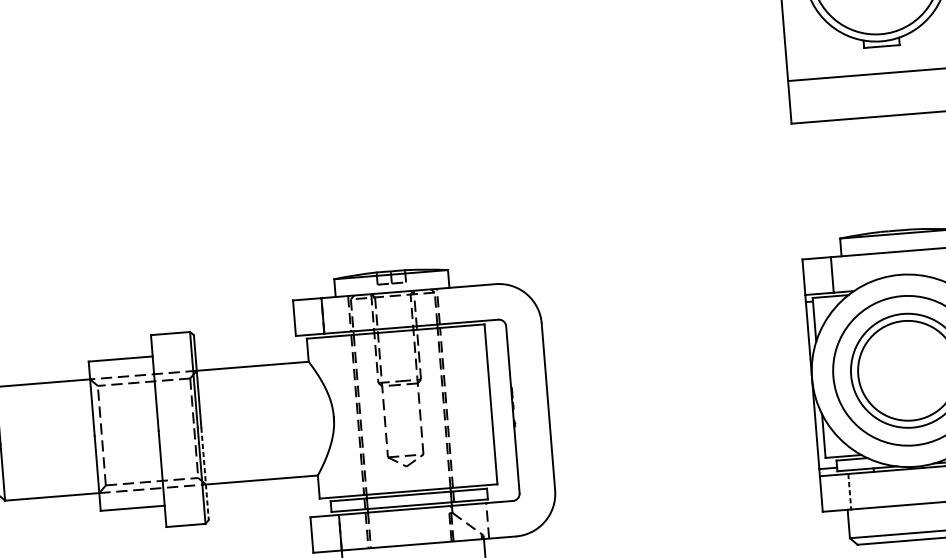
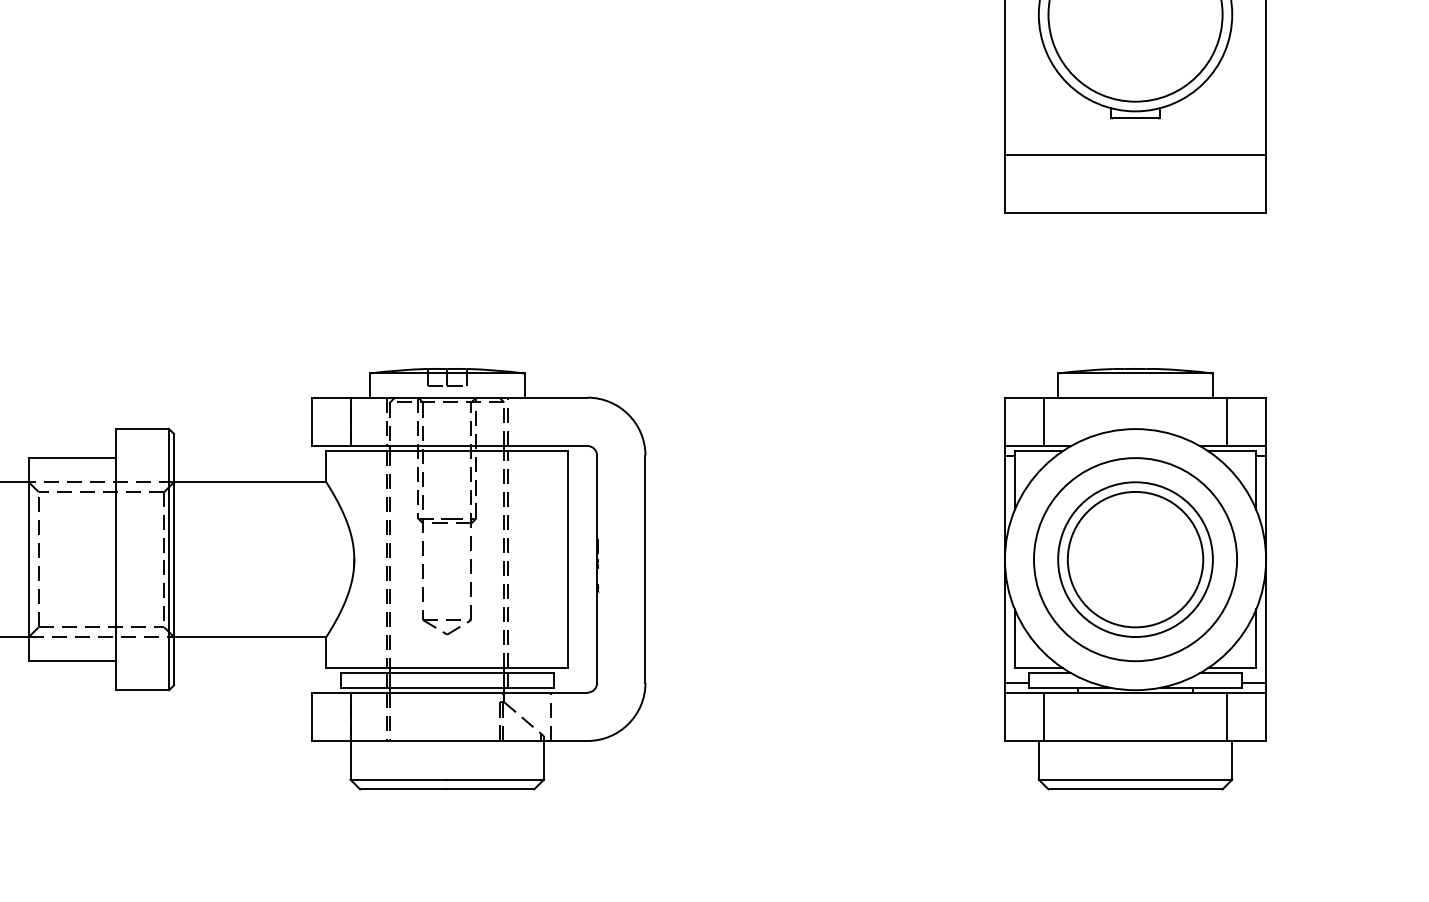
line: (205, 473) -> (174, 622), dashed -> solid
line: (849, 492) -> (1043, 717), dashed -> solid

